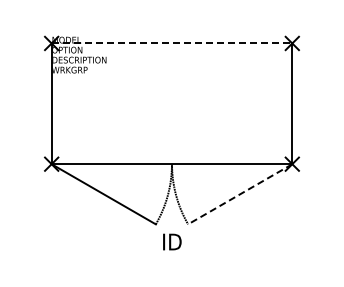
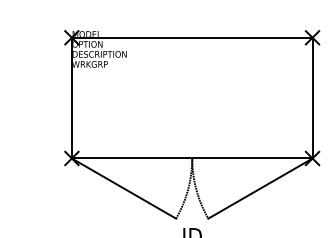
line: (172, 43) -> (192, 37), dashed -> solid
line: (239, 194) -> (259, 188), dashed -> solid

